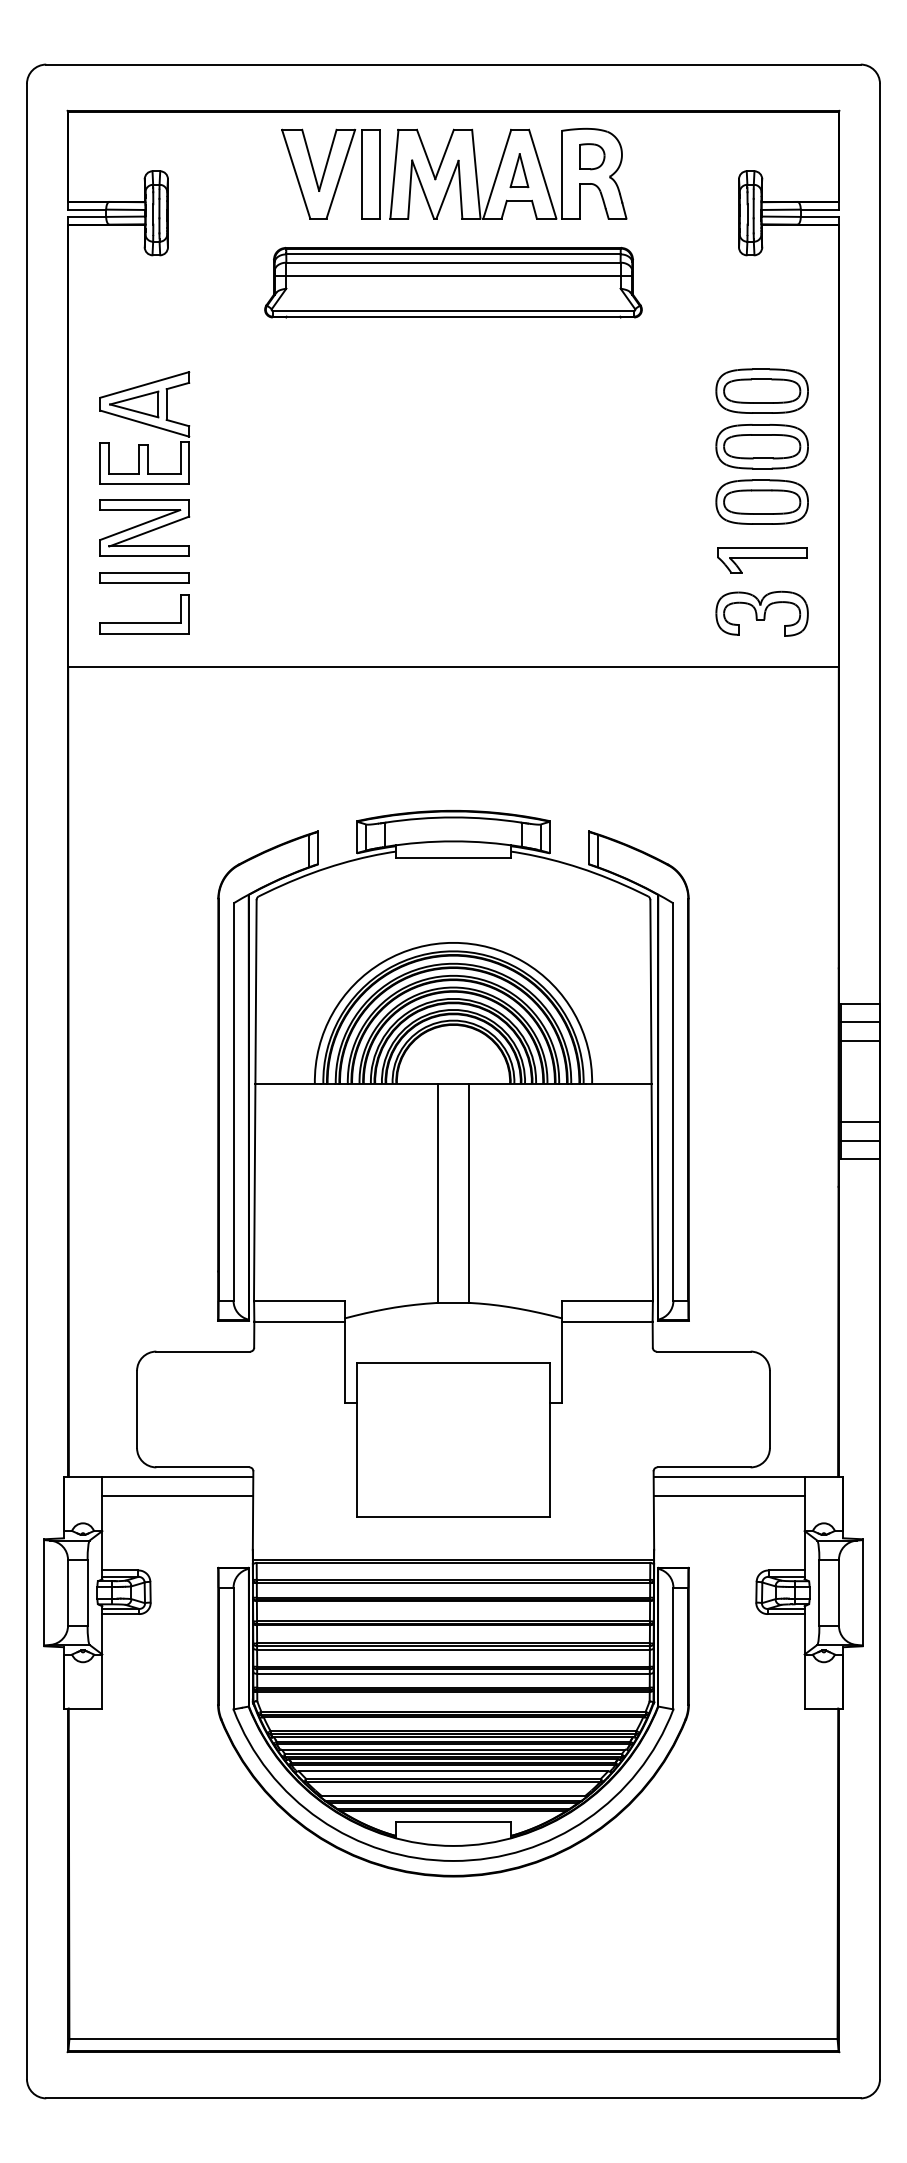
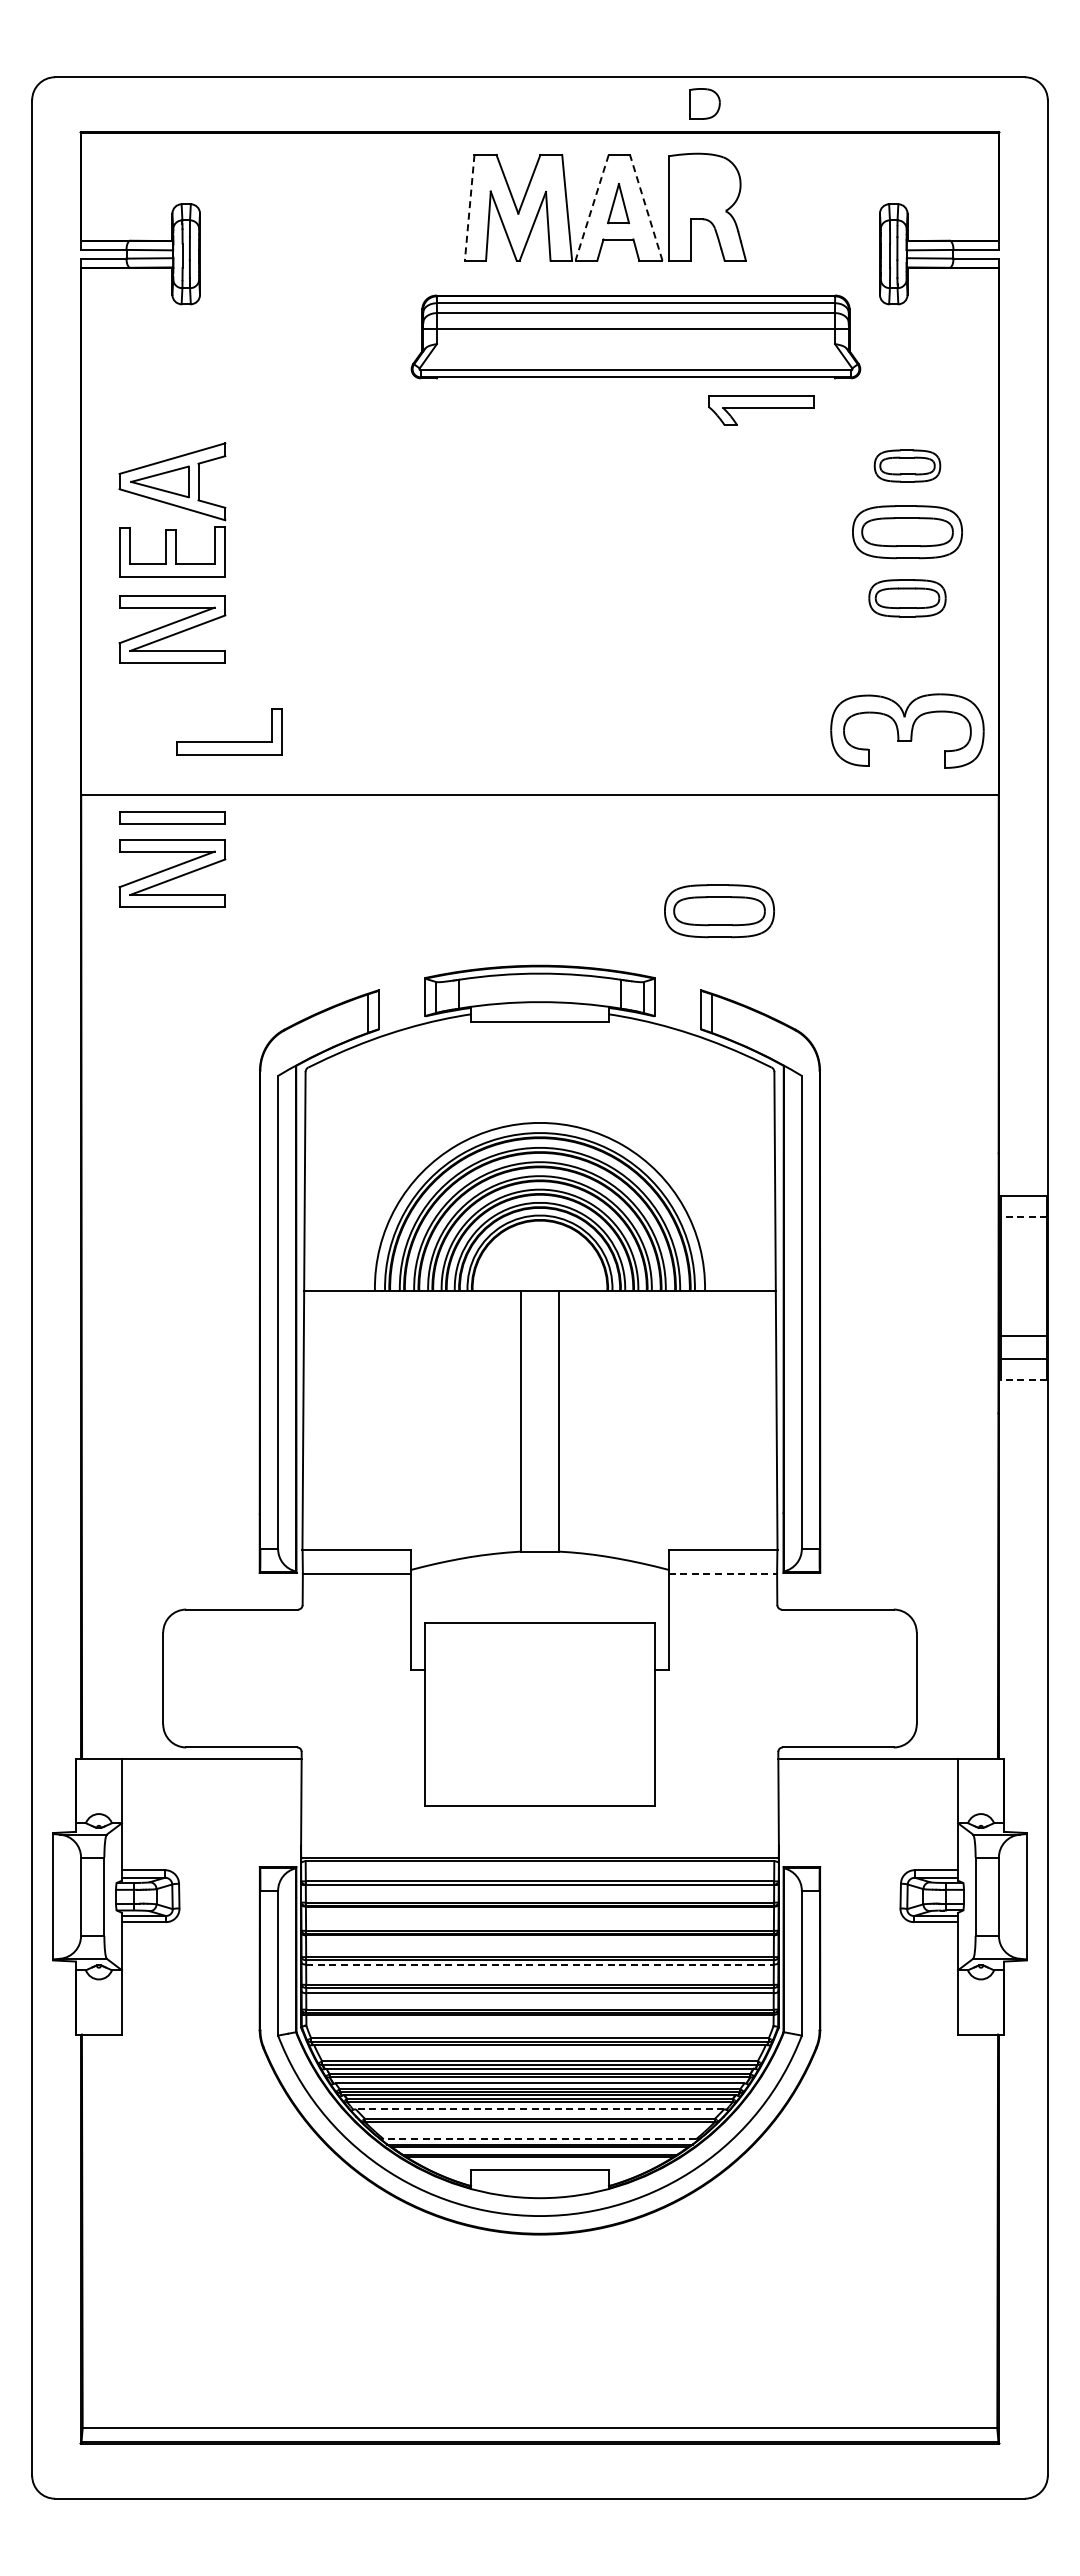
part: (591, 156) -> (704, 103), moved
part: (330, 173) -> (393, 207), removed
line: (542, 173) -> (646, 207), solid -> dashed
line: (394, 174) -> (469, 208), solid -> dashed
line: (496, 174) -> (591, 208), solid -> dashed
part: (453, 282) -> (635, 336), moved
part: (762, 390) -> (907, 465), size x0.6
part: (762, 502) -> (907, 598), size x0.7
part: (762, 560) -> (761, 410), moved
part: (144, 577) -> (172, 817), moved
part: (762, 614) -> (907, 731), size x1.4
part: (144, 622) -> (229, 741), moved
part: (144, 733) -> (172, 873), added
part: (604, 765) -> (719, 911), added
line: (860, 1022) -> (1024, 1217), solid -> dashed
line: (860, 1040) -> (1024, 1239), removed
line: (860, 1158) -> (1024, 1379), solid -> dashed
line: (607, 1321) -> (723, 1573), solid -> dashed
line: (177, 1495) -> (211, 1781), removed
line: (729, 1495) -> (868, 1781), removed
line: (453, 1649) -> (539, 1964), solid -> dashed
line: (453, 1771) -> (539, 2109), solid -> dashed
line: (453, 1796) -> (539, 2139), solid -> dashed

